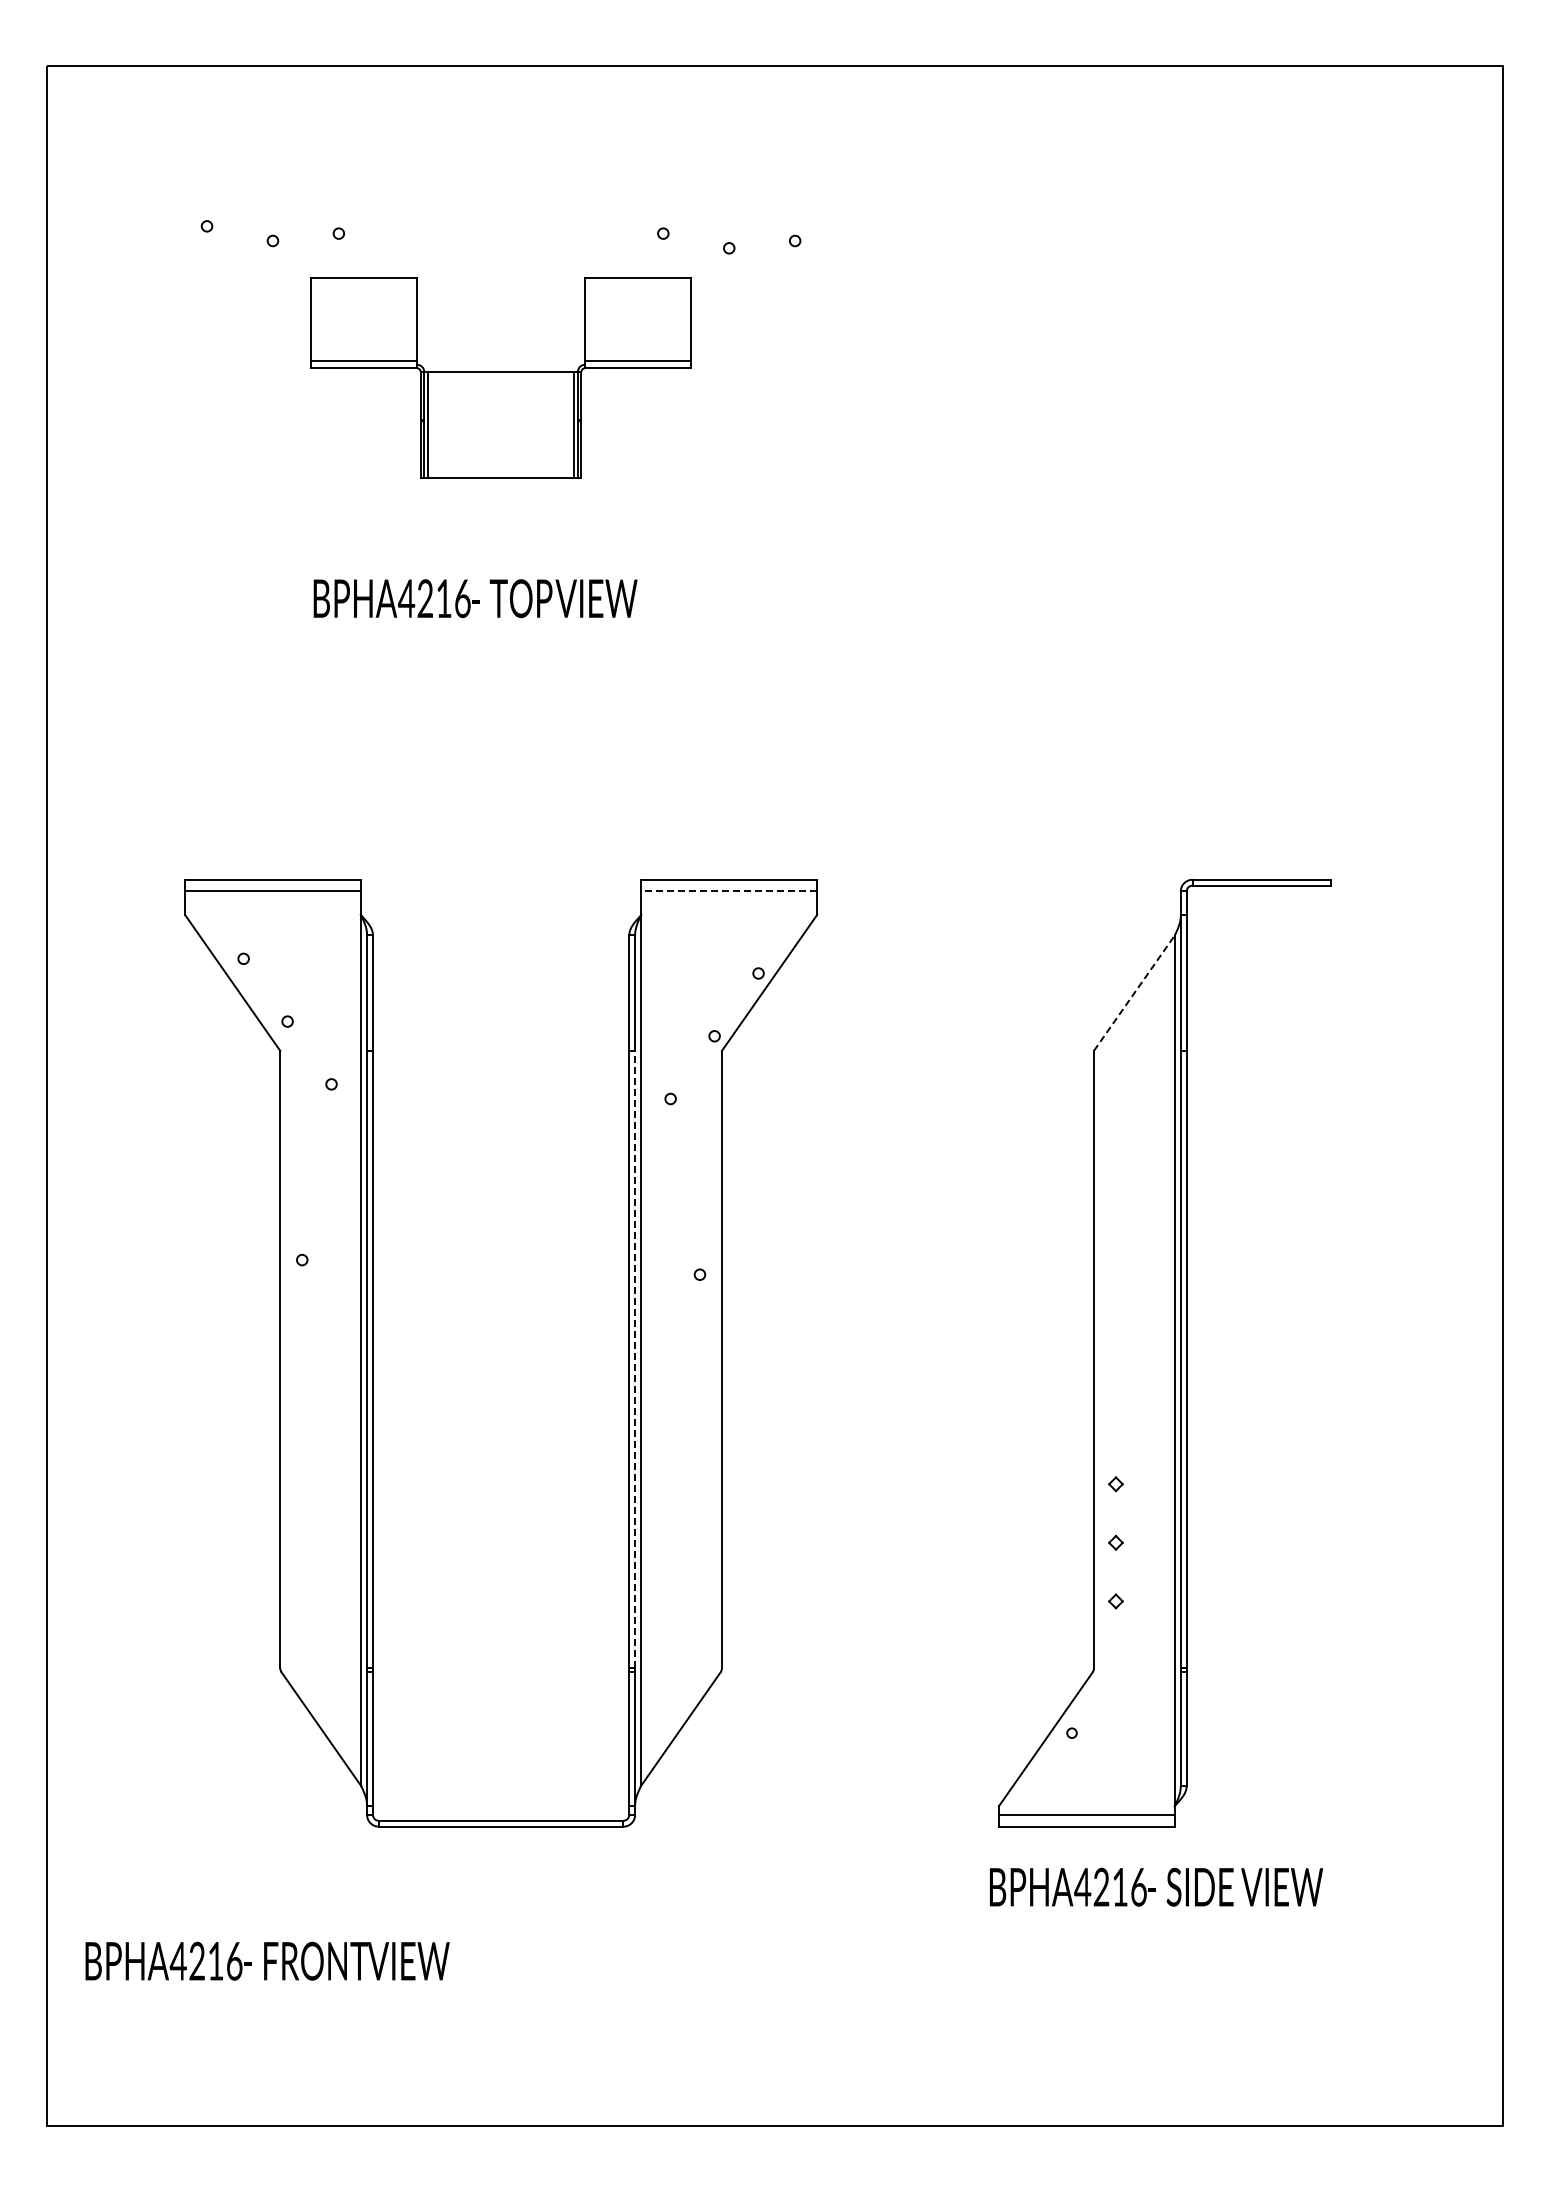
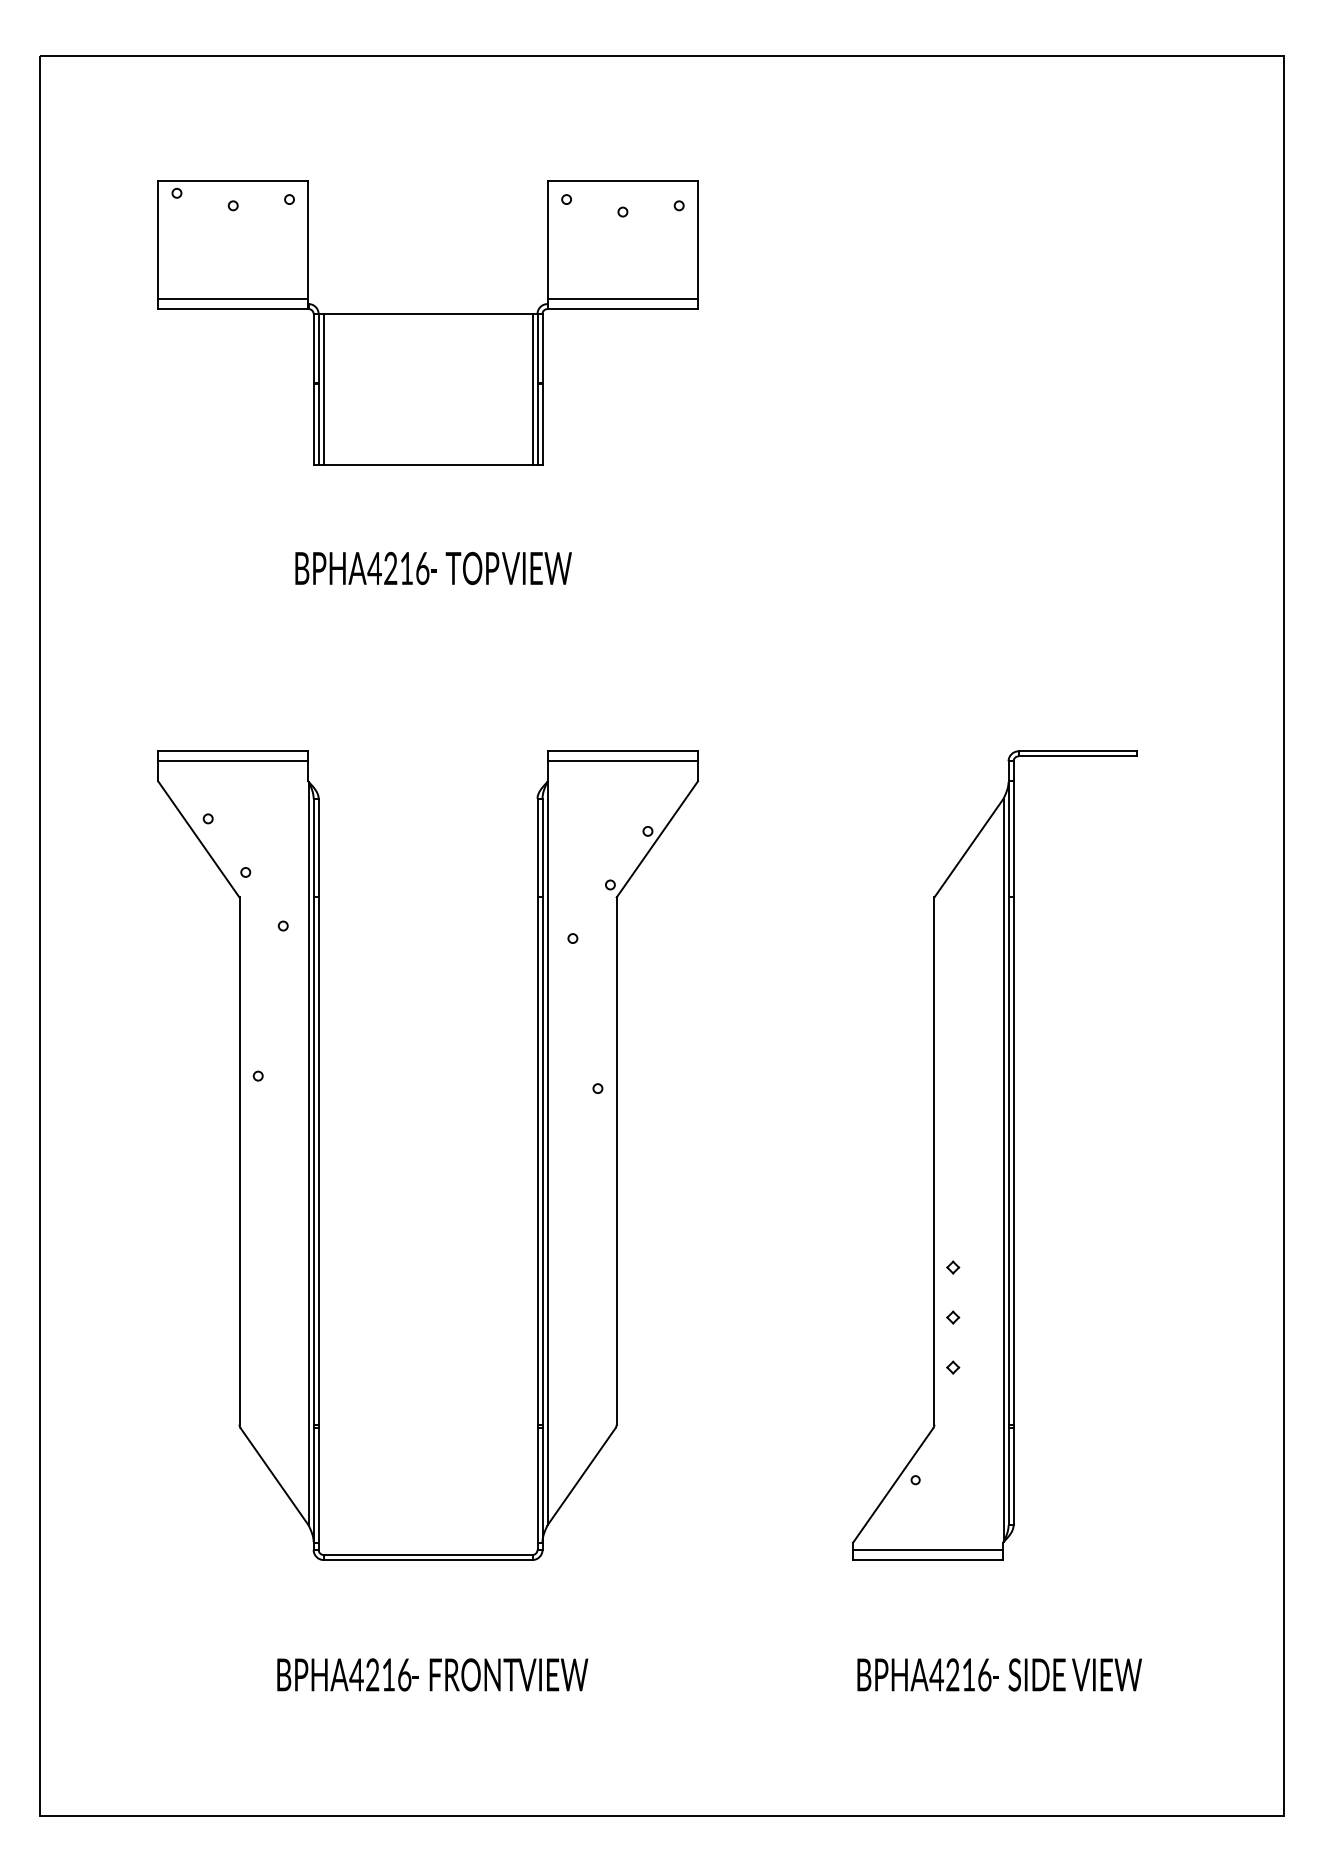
part: (500, 377) -> (427, 322), size x1.67
text: (475, 598) -> (433, 568), moved
line: (729, 891) -> (623, 761), dashed -> solid
line: (1134, 993) -> (969, 848), dashed -> solid
line: (635, 1359) -> (542, 1161), dashed -> solid
text: (1156, 1886) -> (999, 1674), moved
text: (267, 1960) -> (432, 1674), moved

